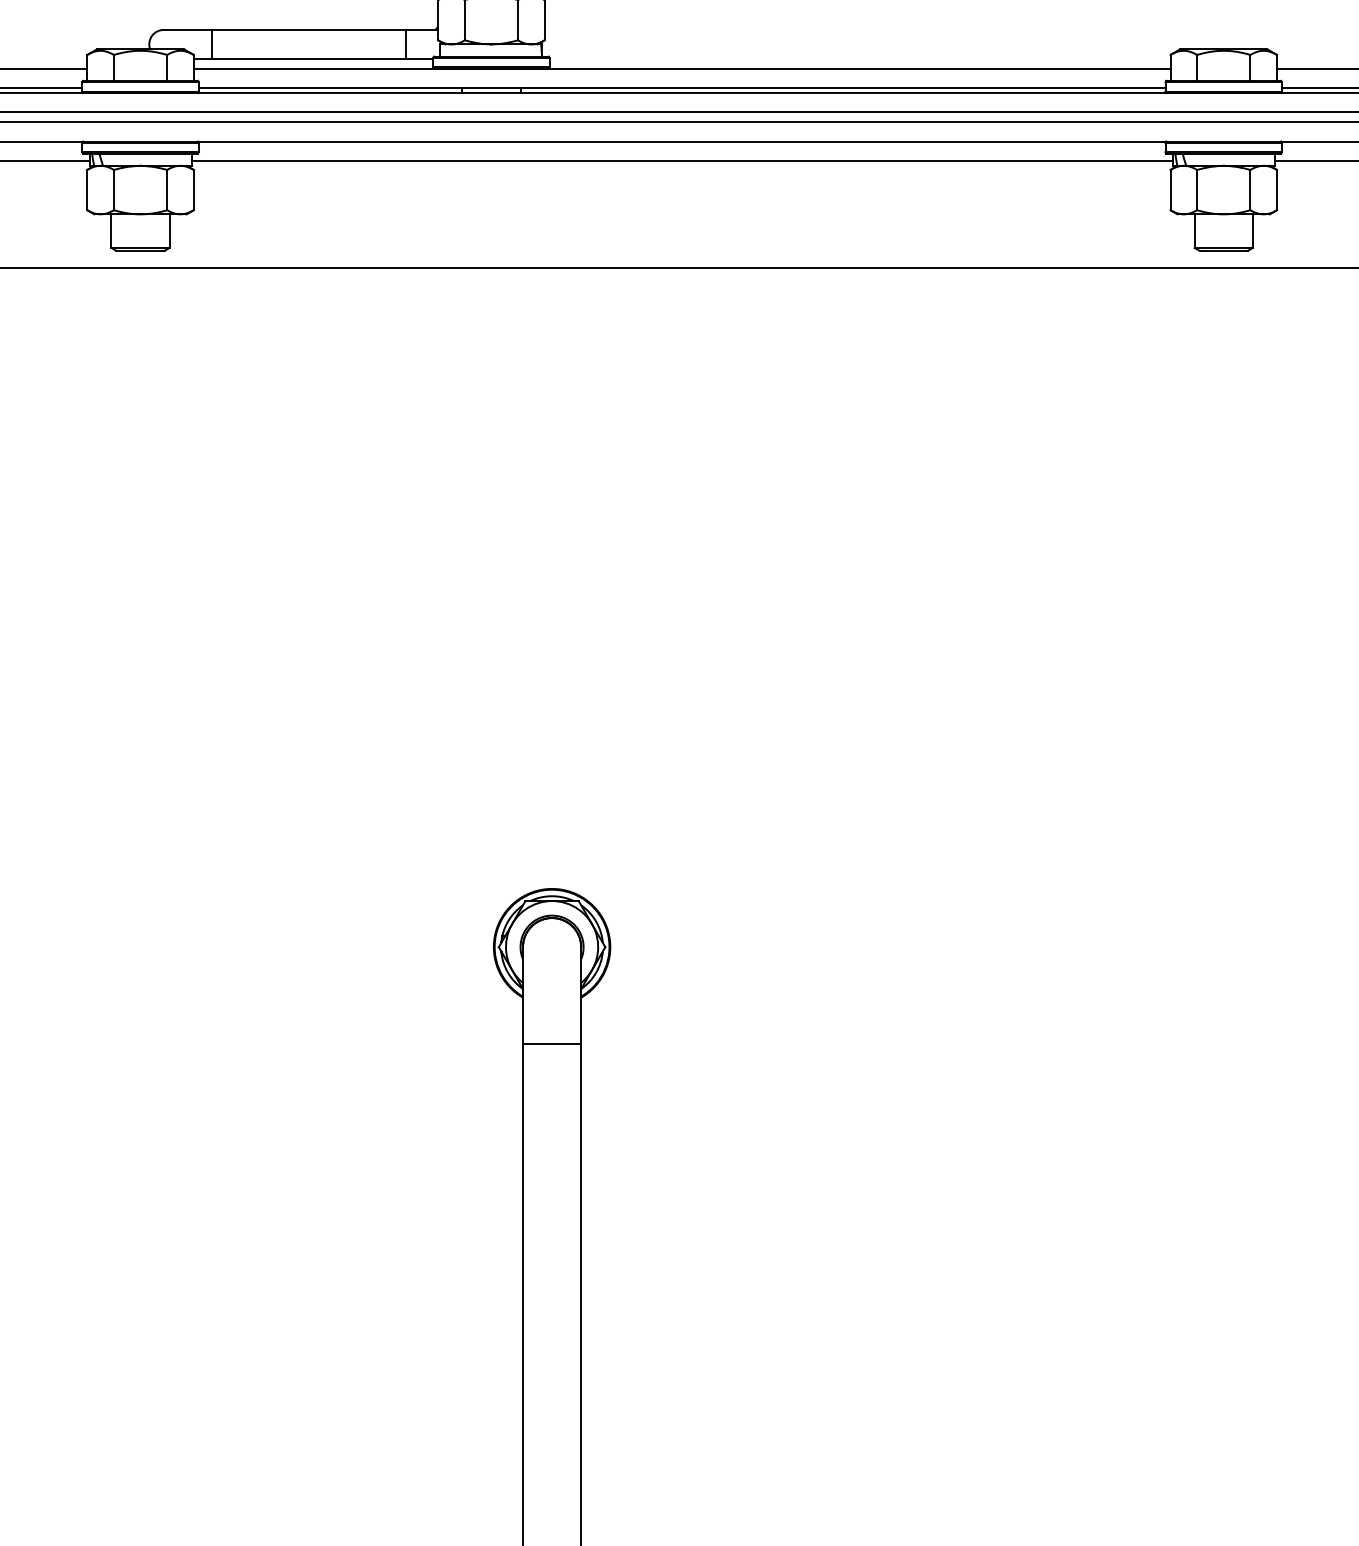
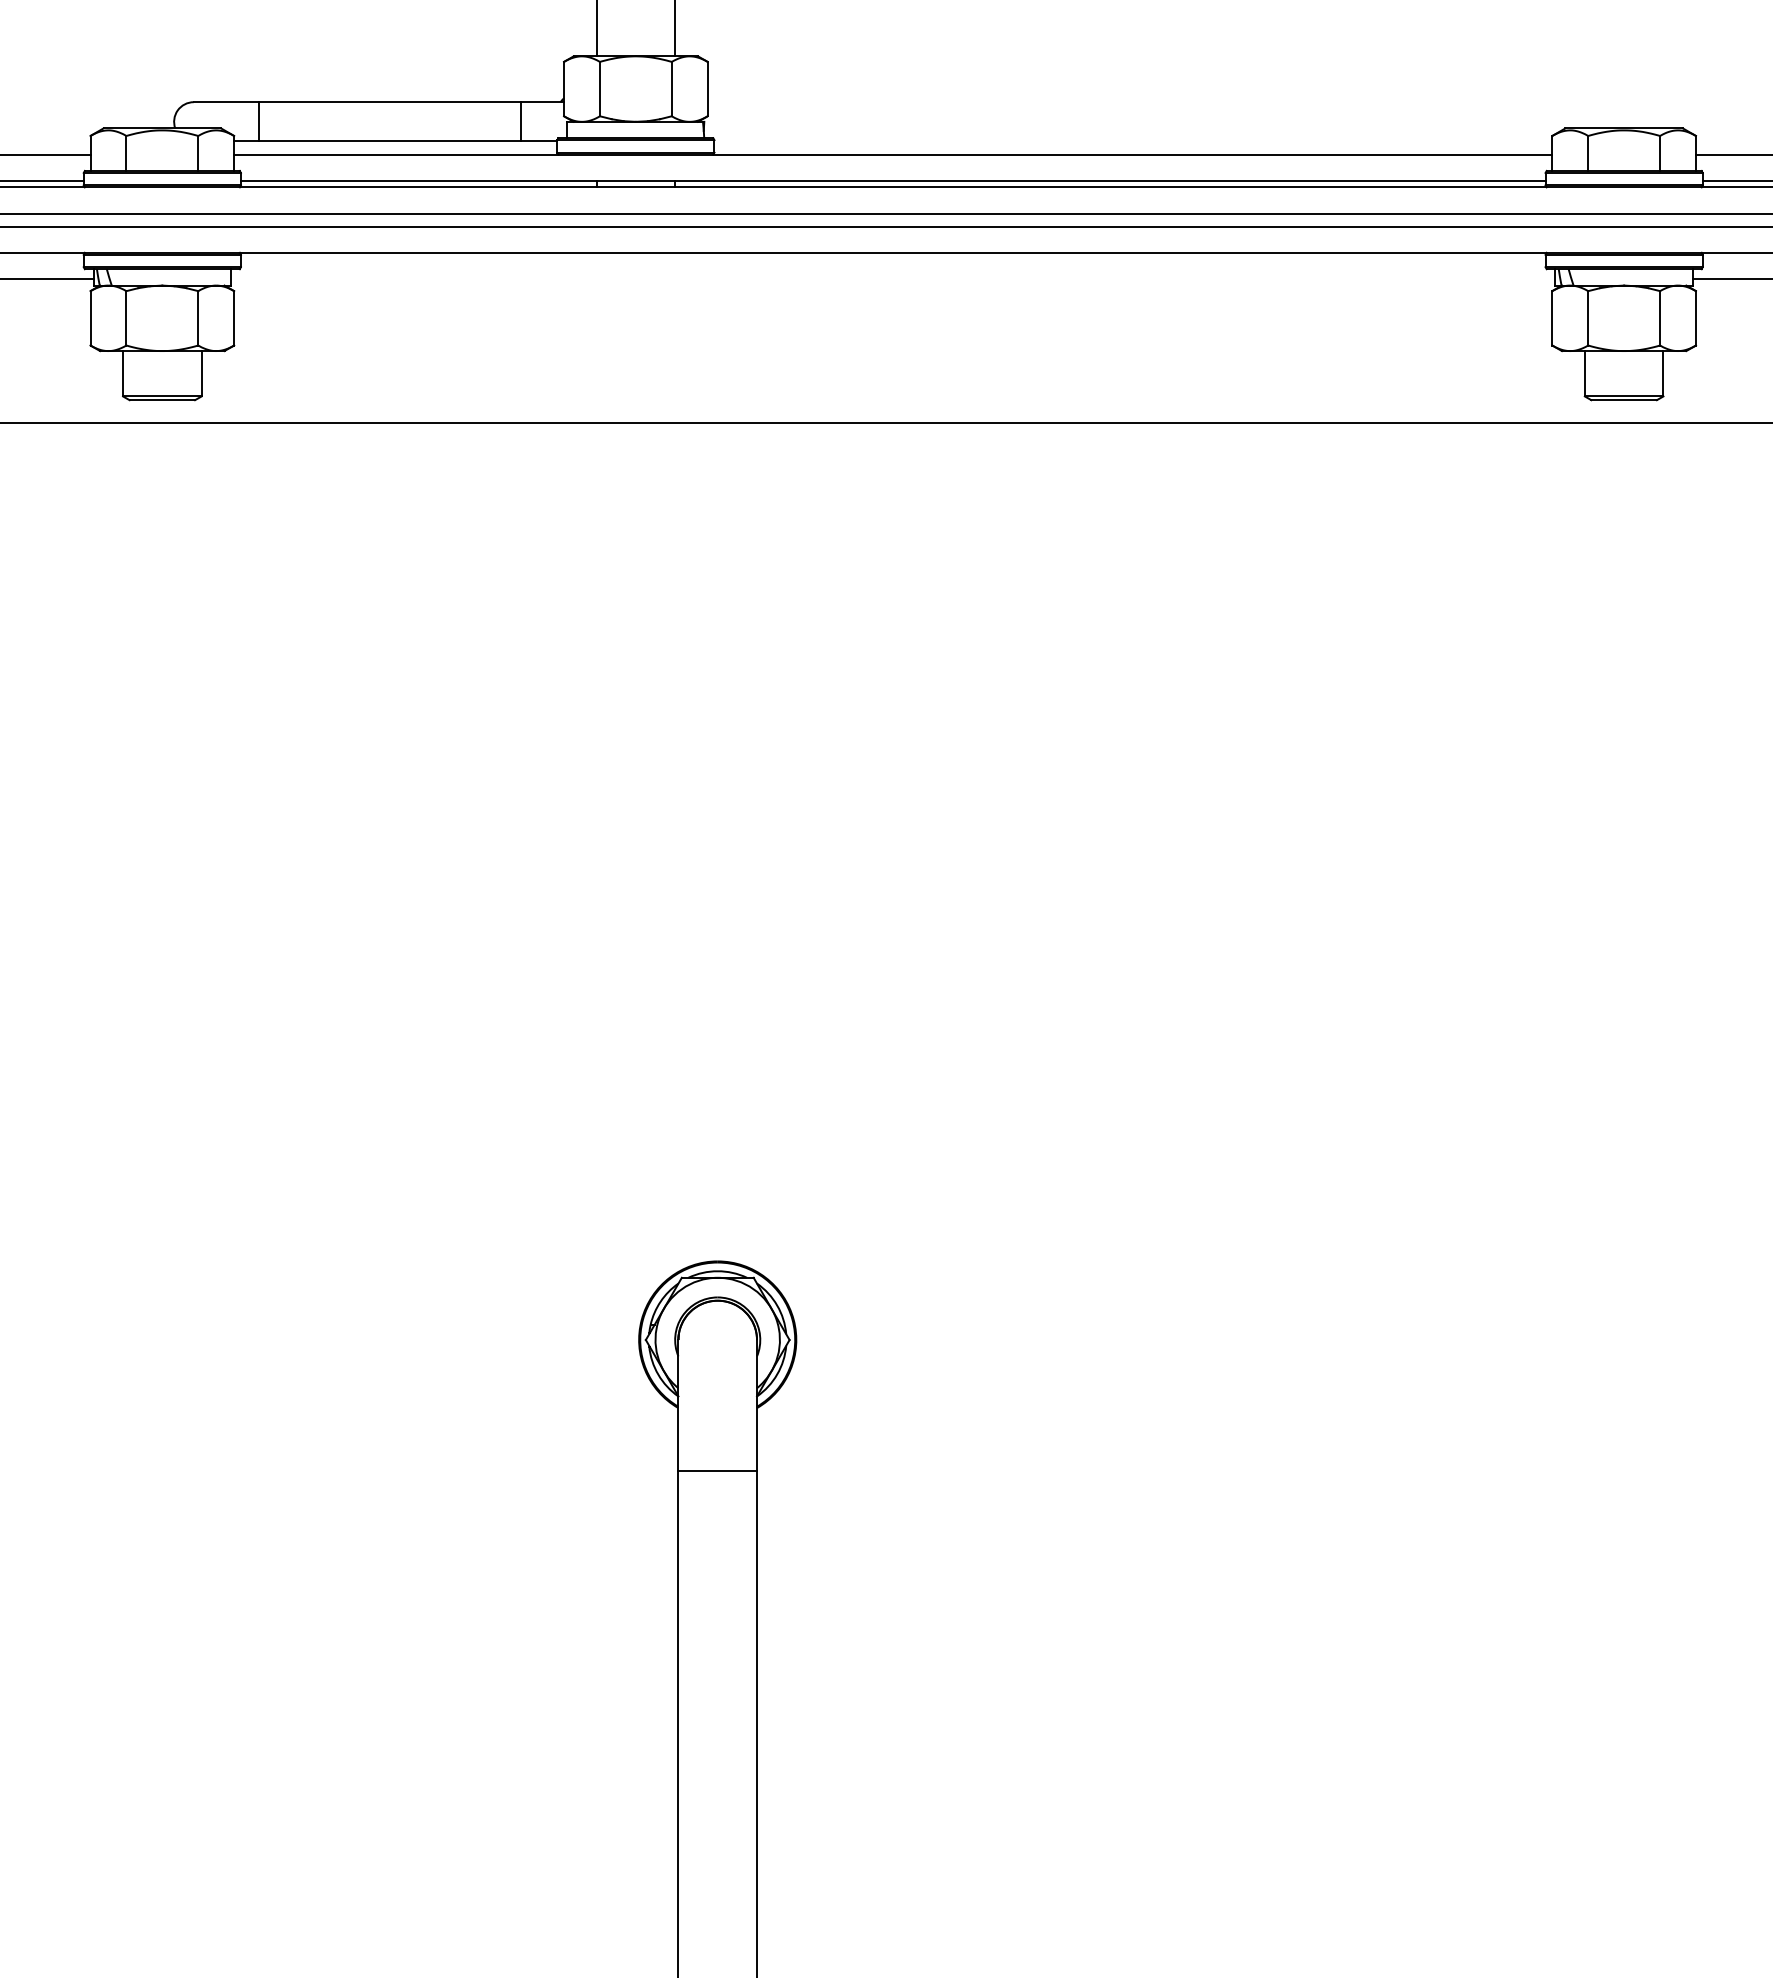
line: (681, 160) -> (892, 278), removed

